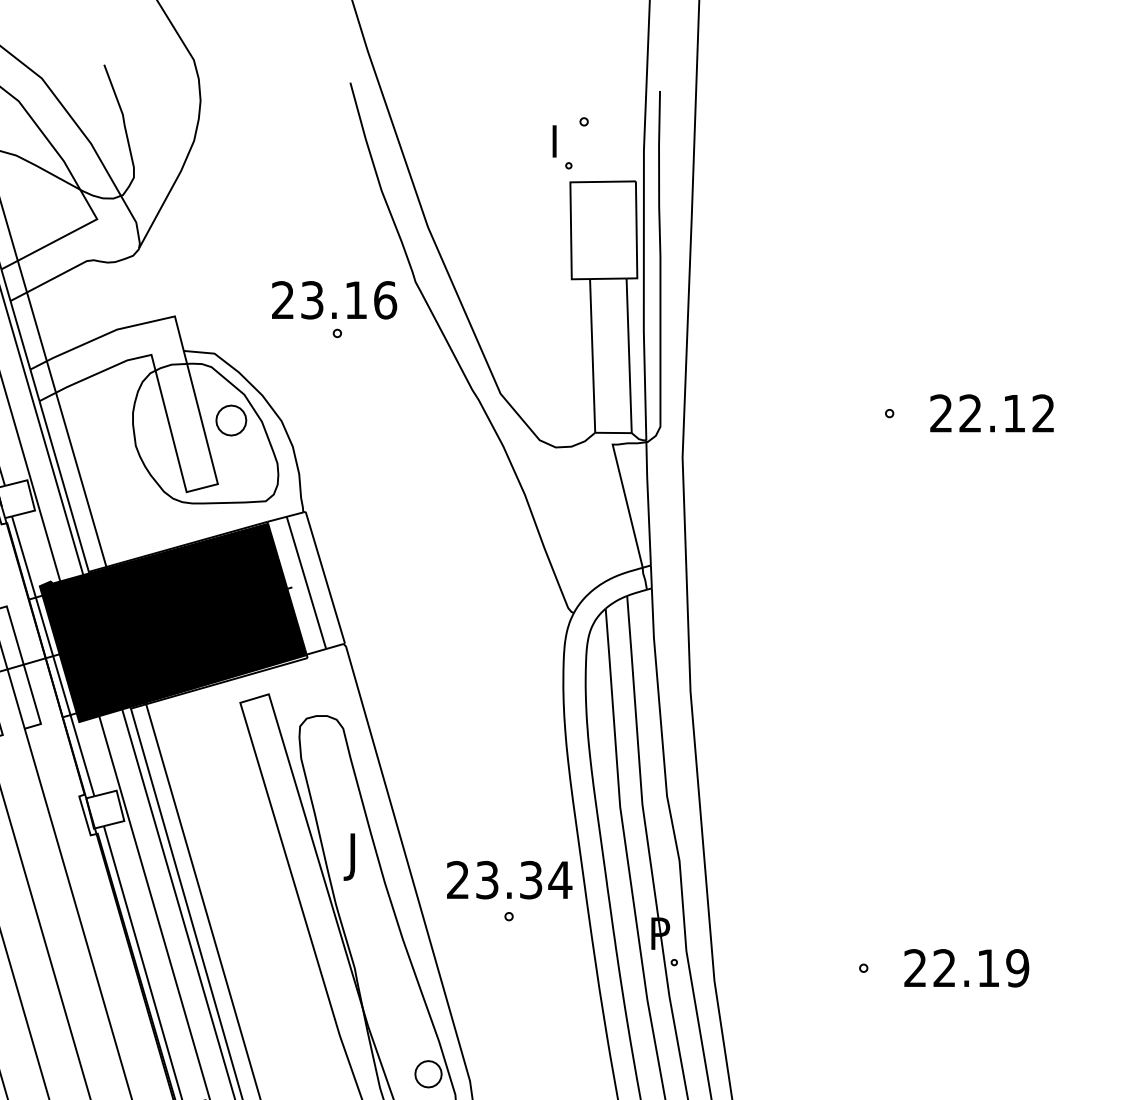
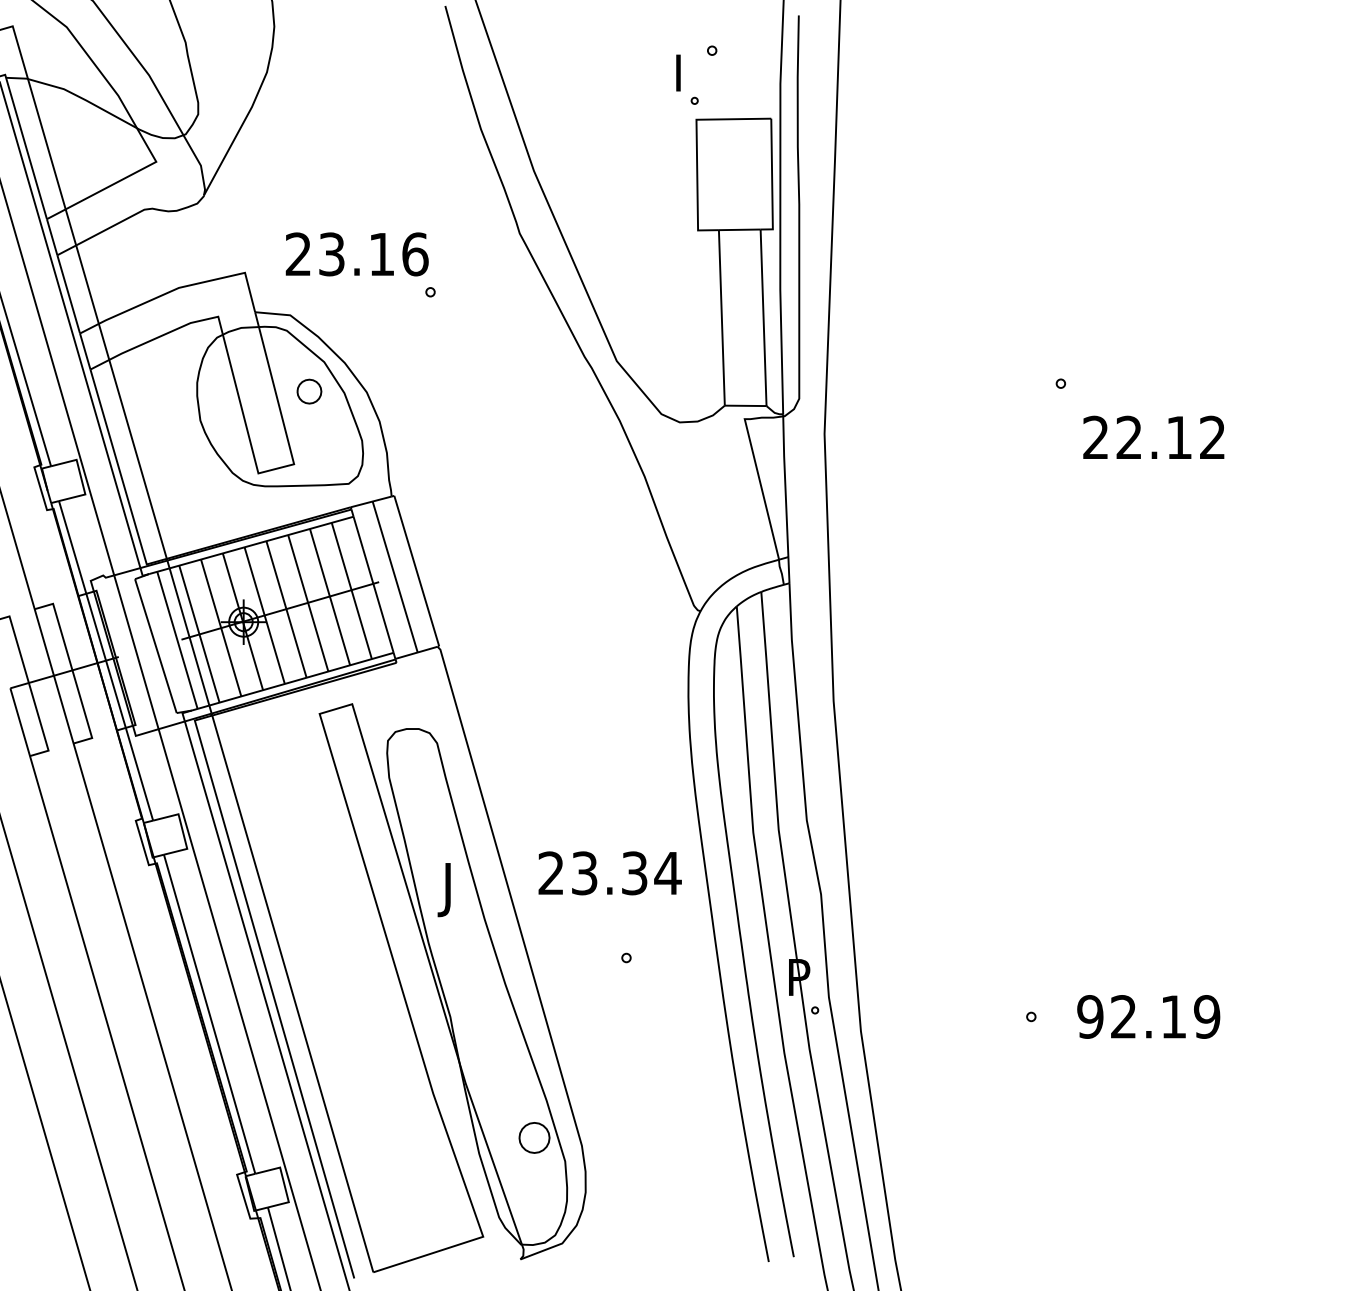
text: (333, 300) -> (356, 254), moved
text: (991, 412) -> (1153, 436), moved
part: (231, 420) -> (309, 391), size x0.7
fill: (172, 622) -> (242, 622), removed
text: (509, 880) -> (609, 873), moved
text: (915, 967) -> (1090, 1016), 22.19 -> 92.19

